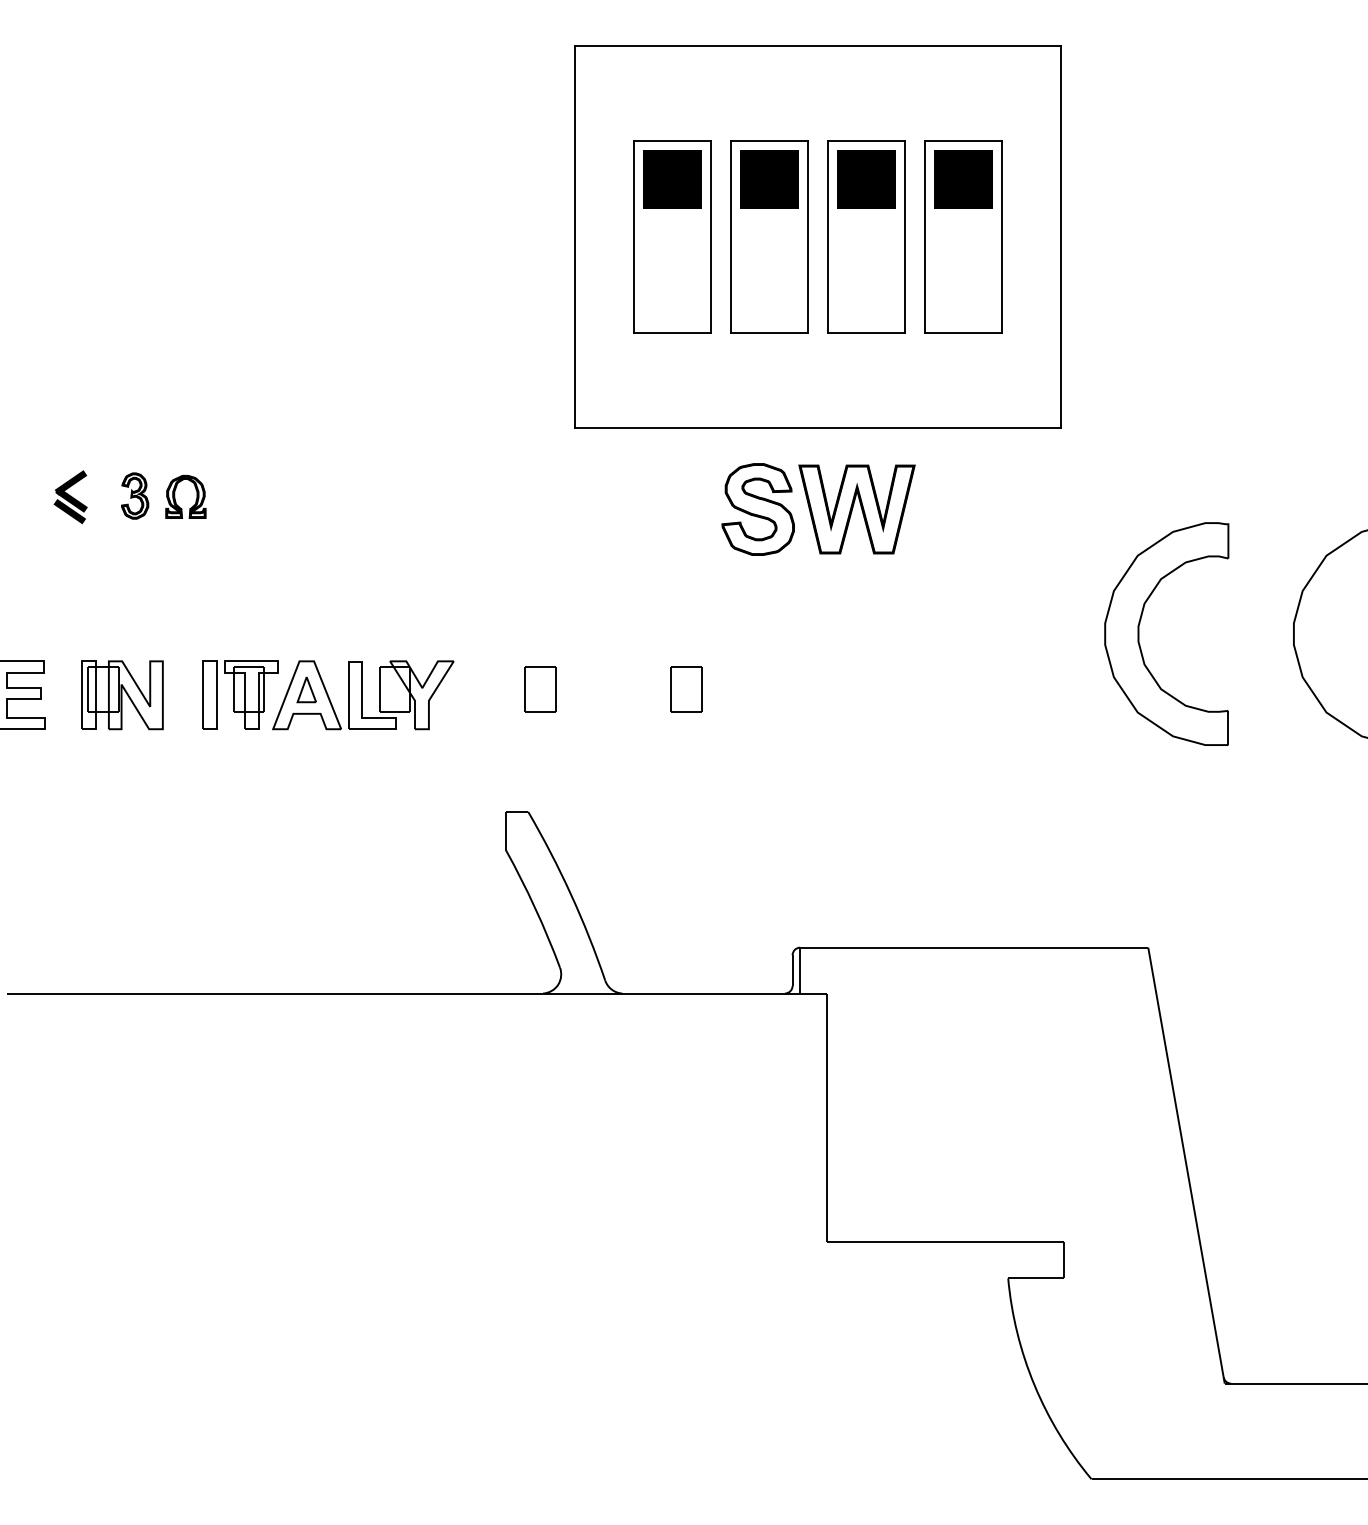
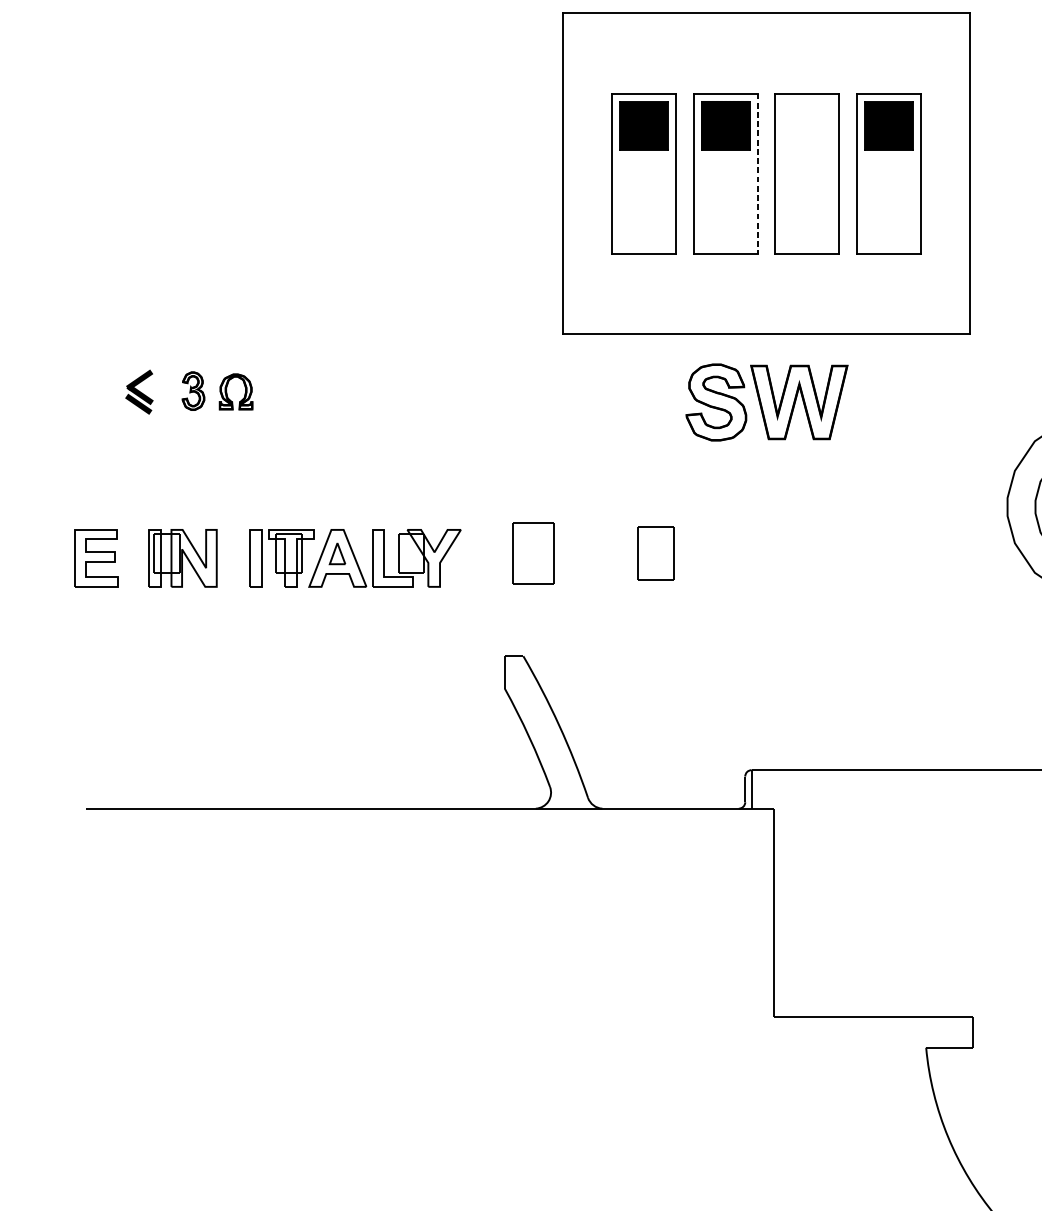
part: (866, 179) -> (807, 125), removed
line: (807, 236) -> (757, 173), solid -> dashed
part: (540, 689) -> (533, 553), size x1.6
part: (686, 689) -> (656, 553), size x1.4

